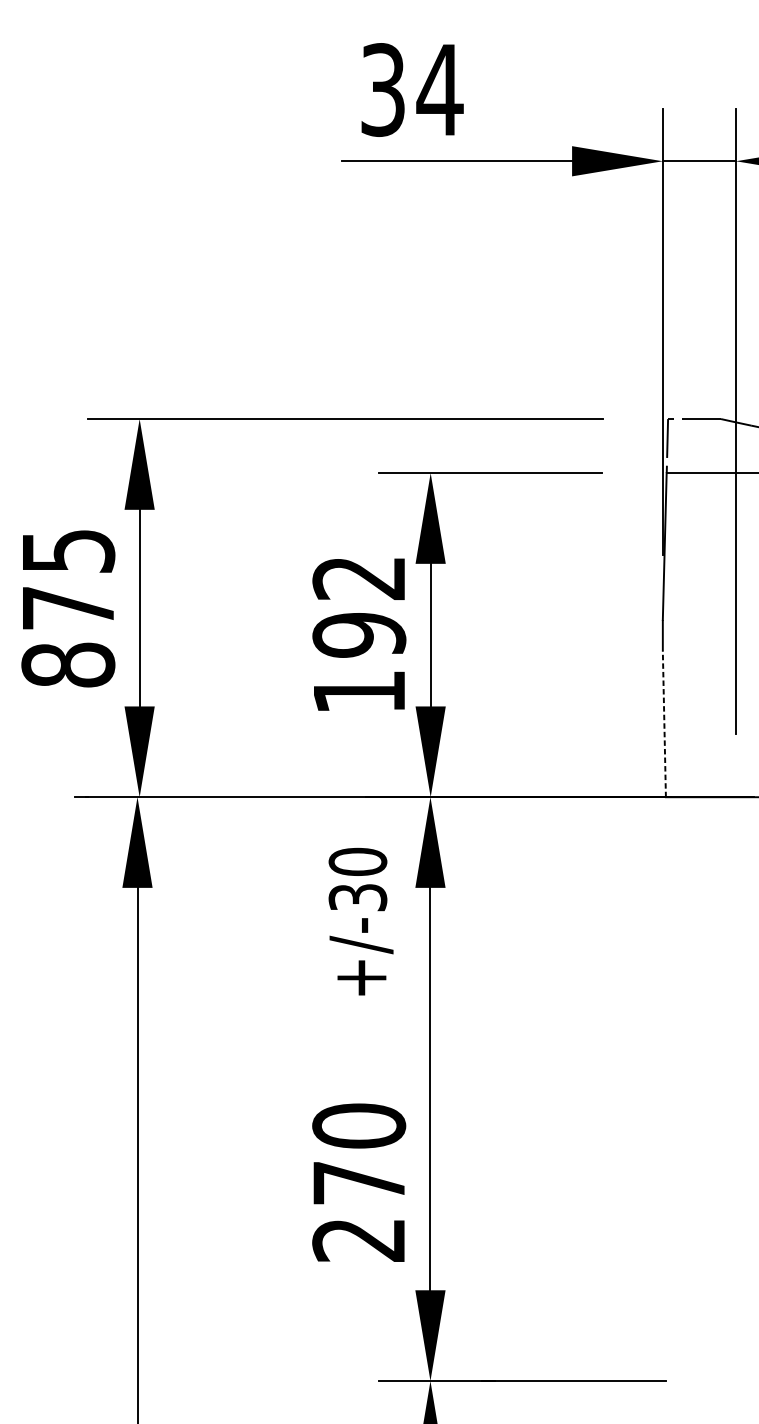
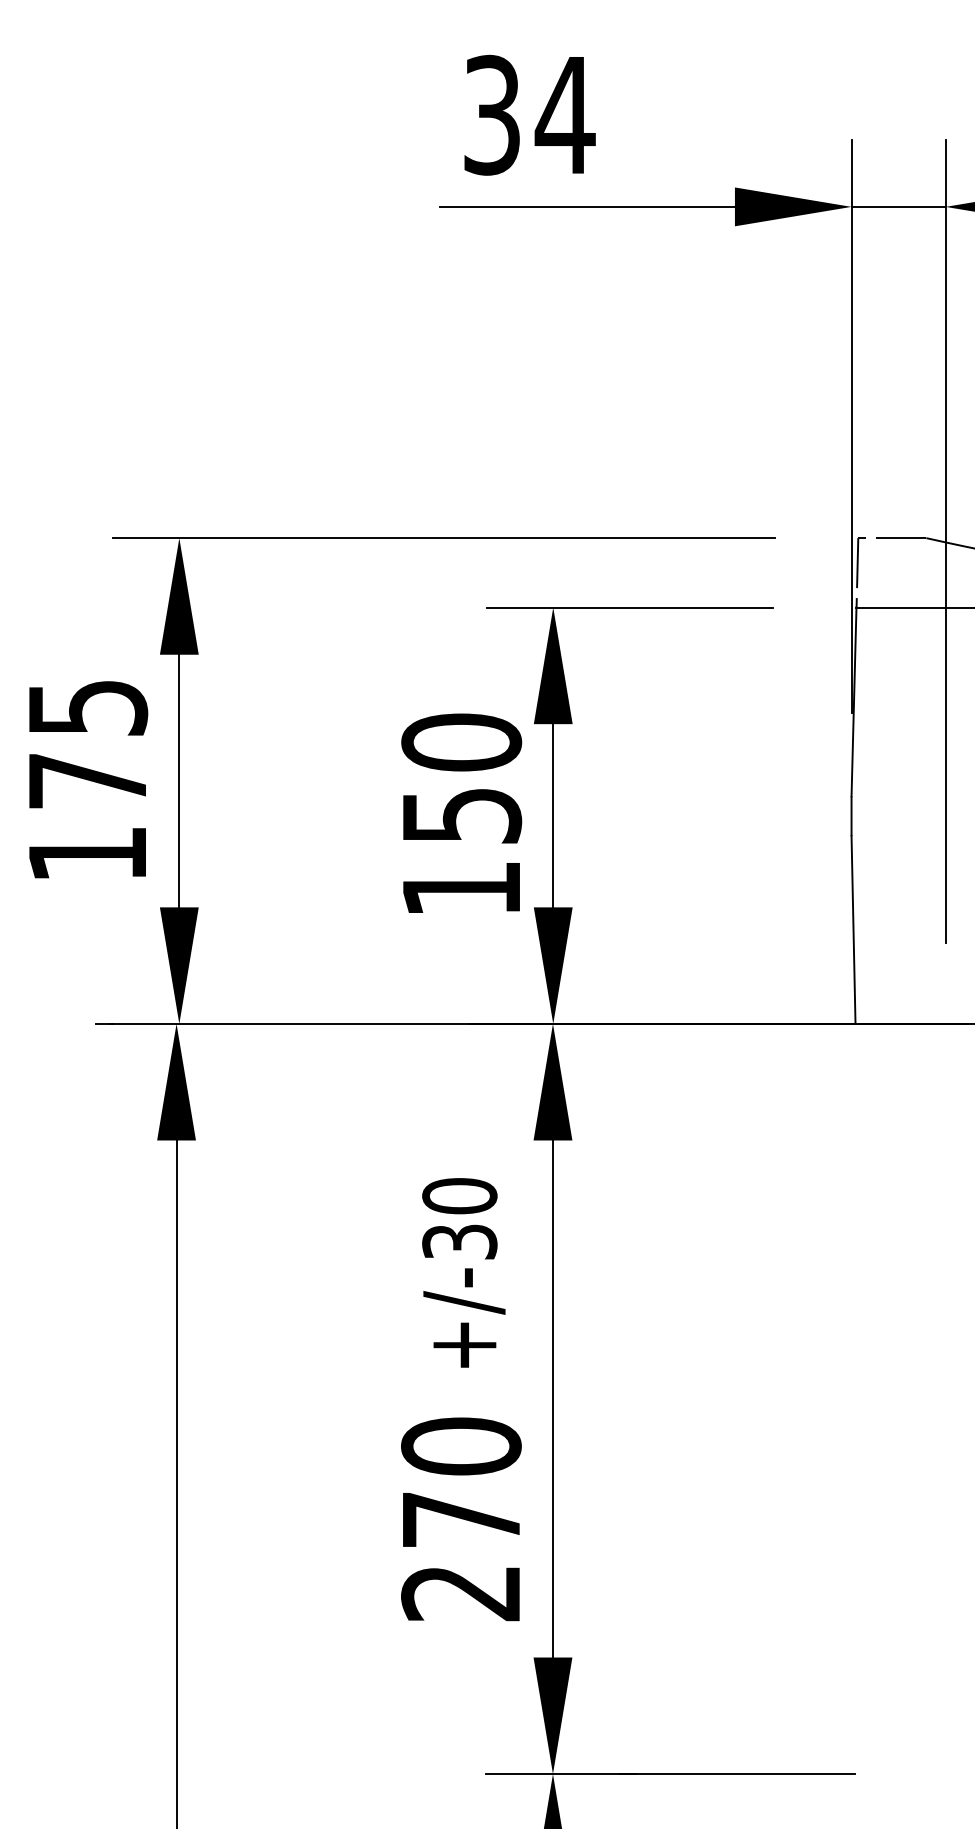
text: (359, 606) -> (461, 779), 192 -> 150
text: (68, 664) -> (87, 853), 875 -> 175
line: (664, 724) -> (853, 930), dashed -> solid
text: (360, 921) -> (463, 1272), moved

